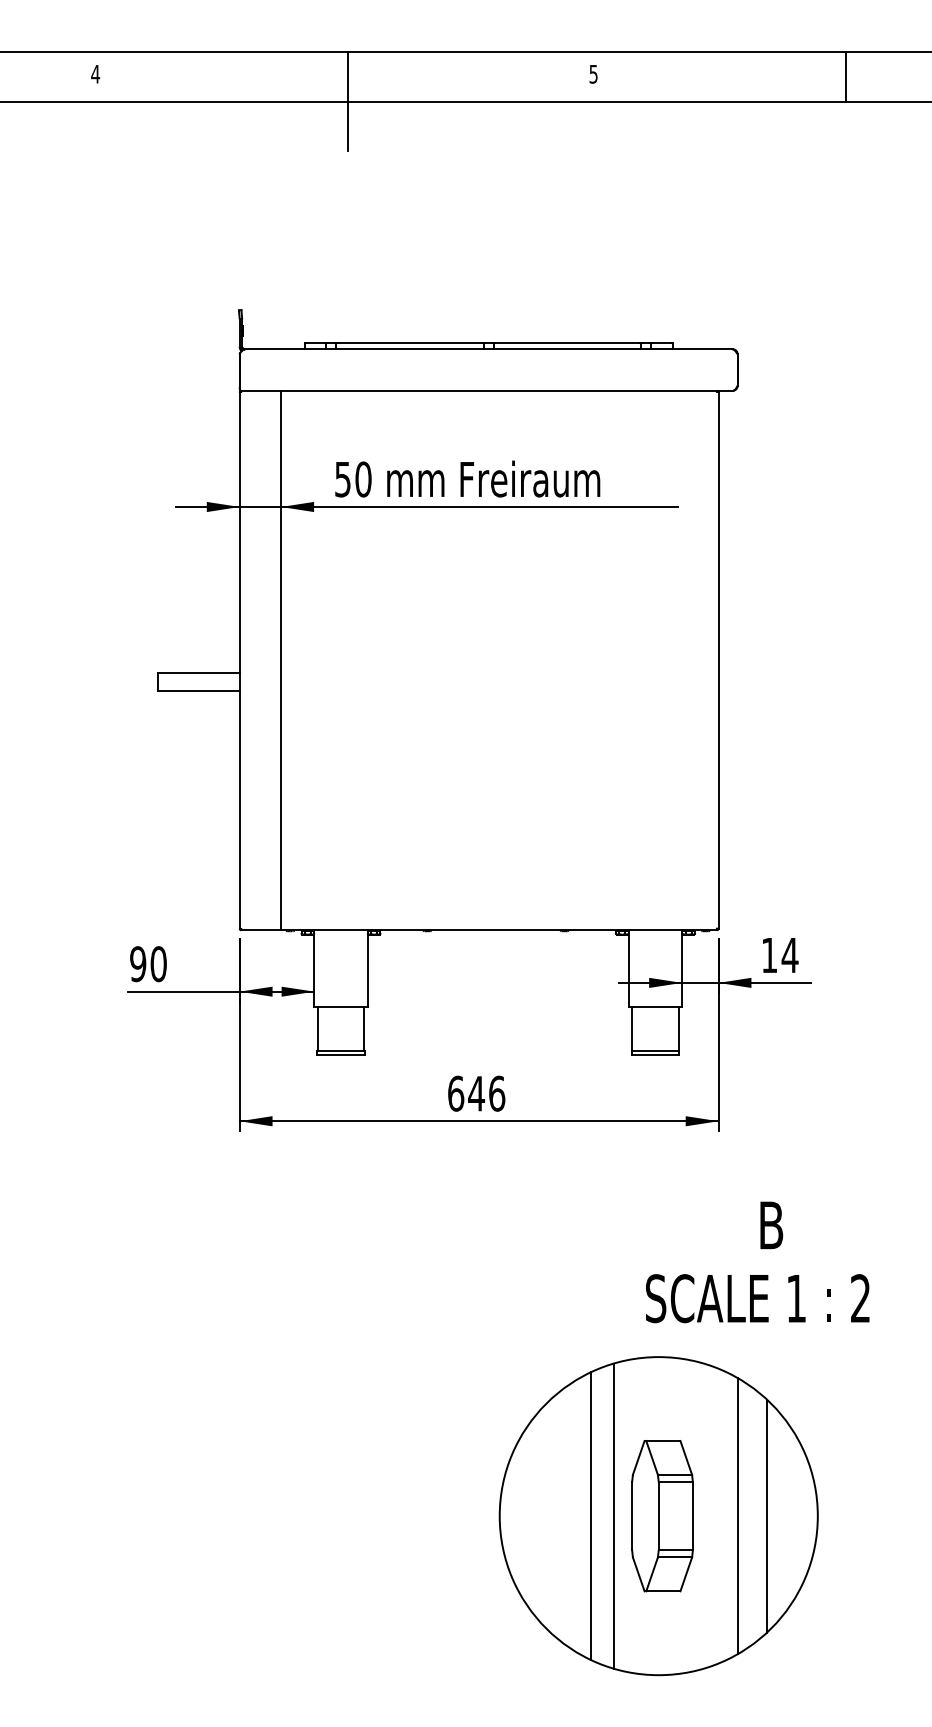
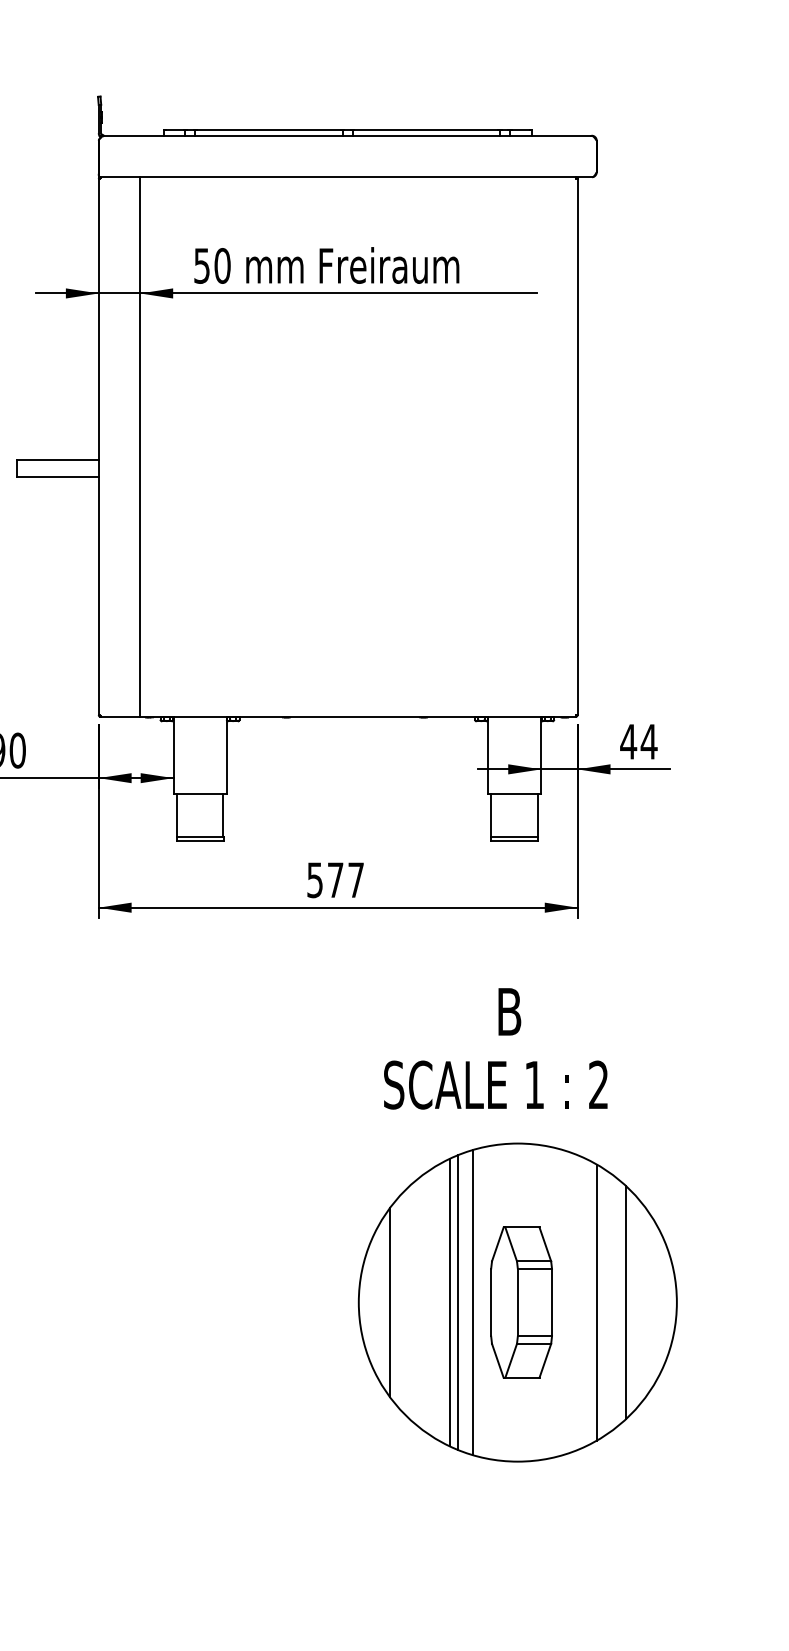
text: (769, 955) -> (628, 741), 14 -> 44
text: (476, 1093) -> (335, 879), 646 -> 577
text: (757, 1262) -> (495, 1048), moved
line: (531, 1515) -> (390, 1301), added
line: (599, 1515) -> (458, 1301), added

